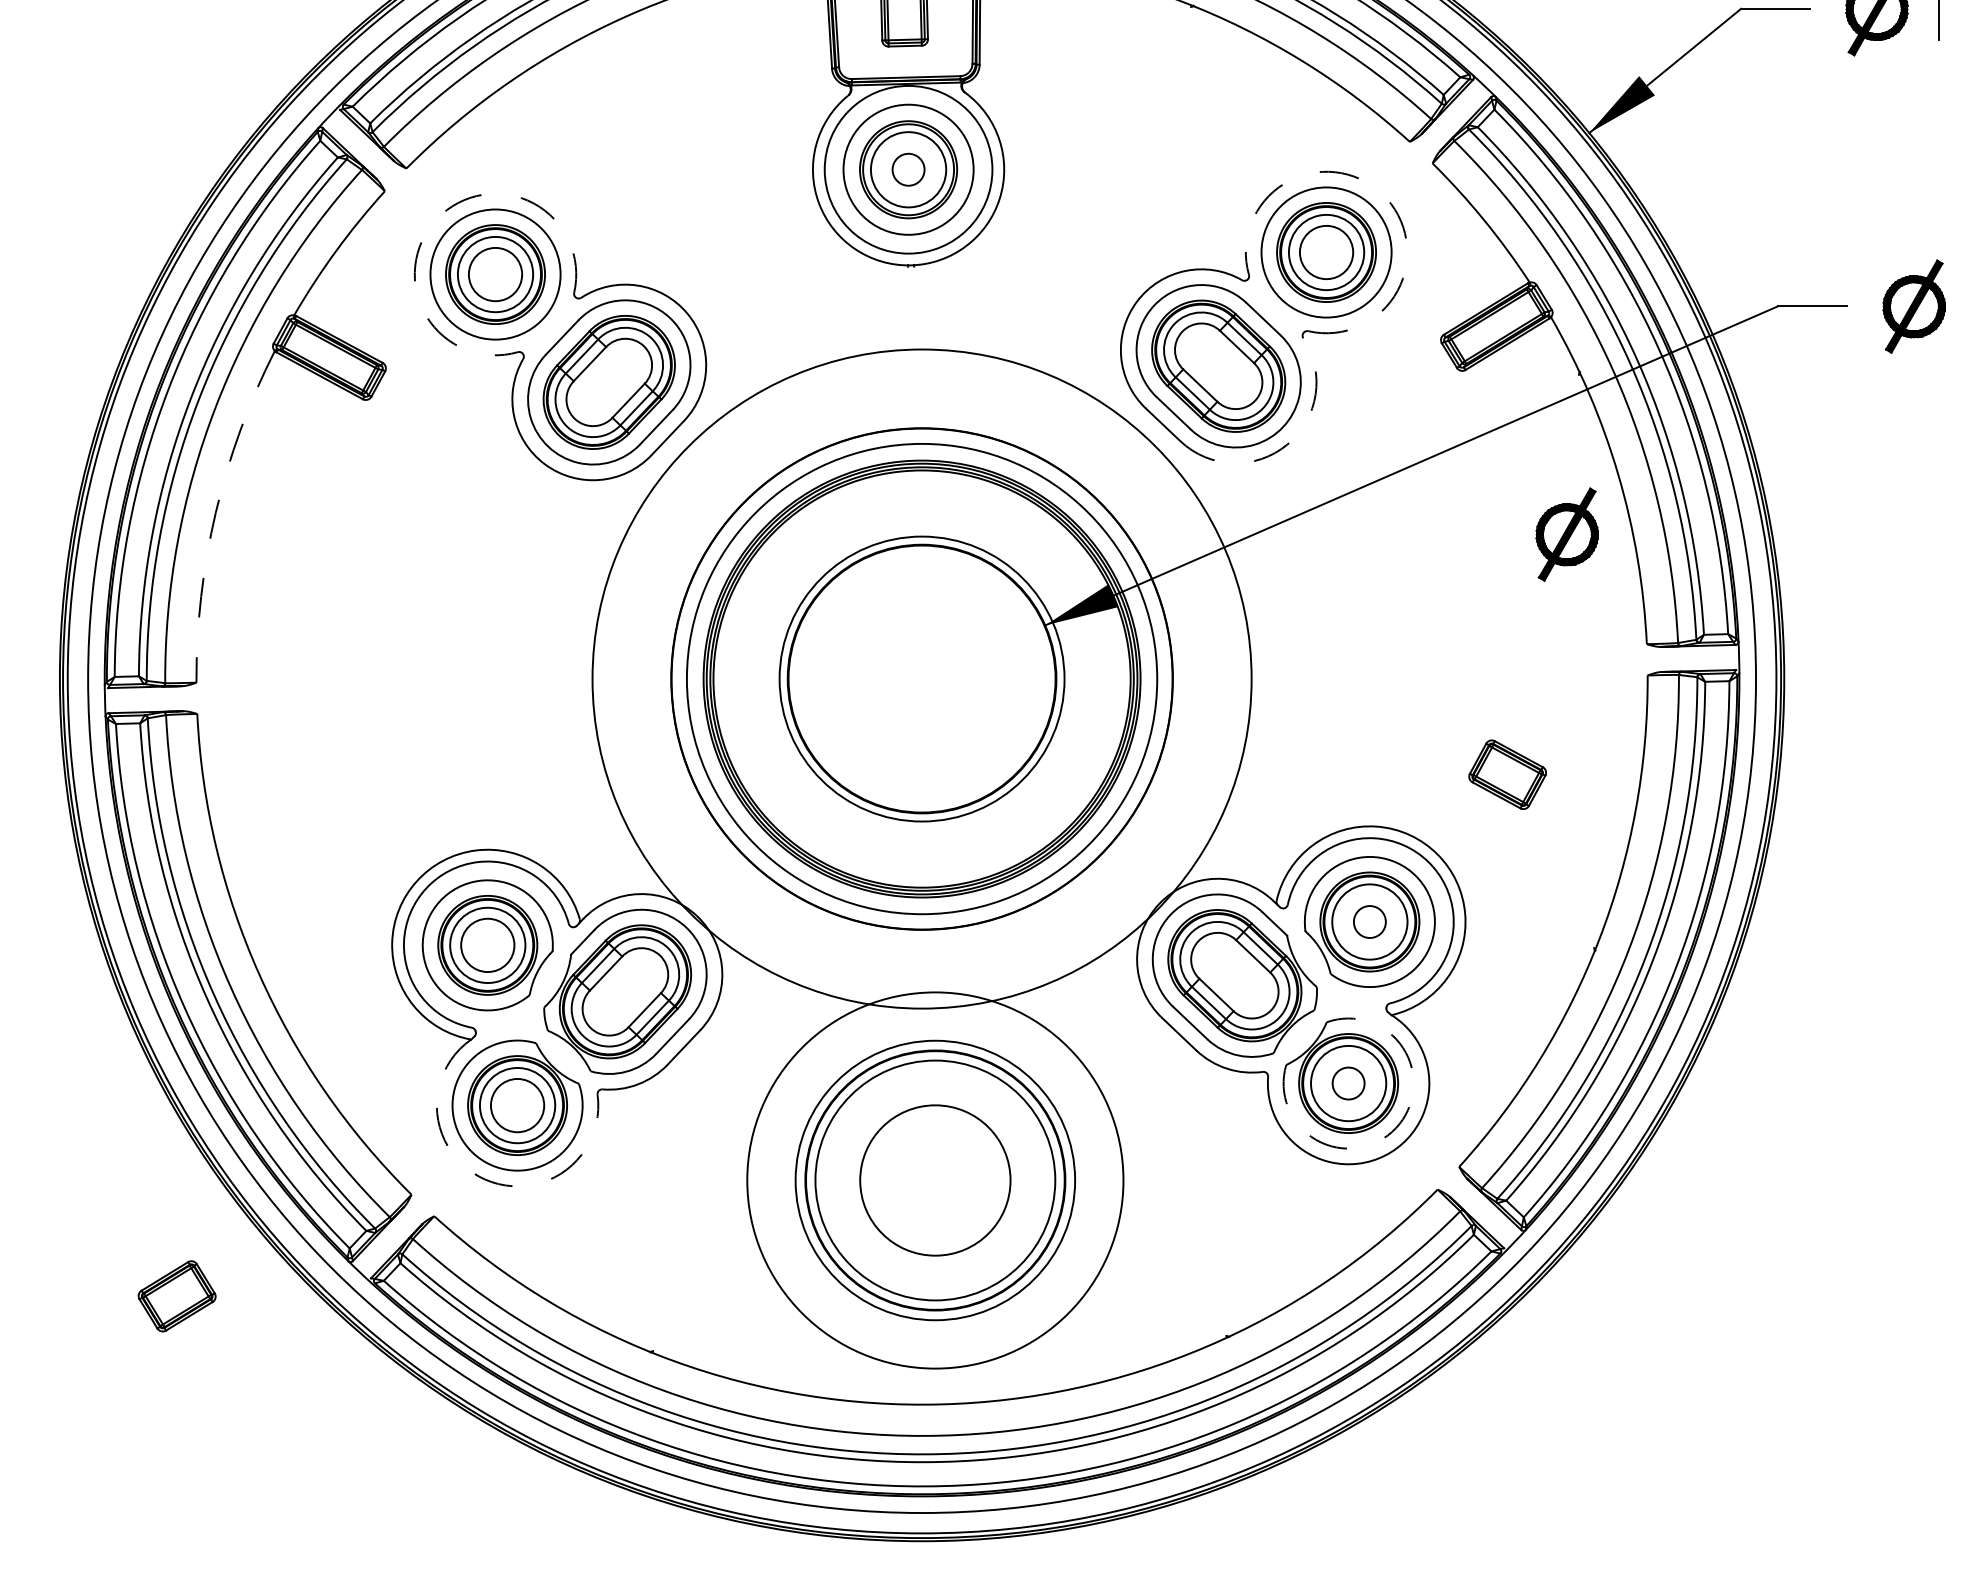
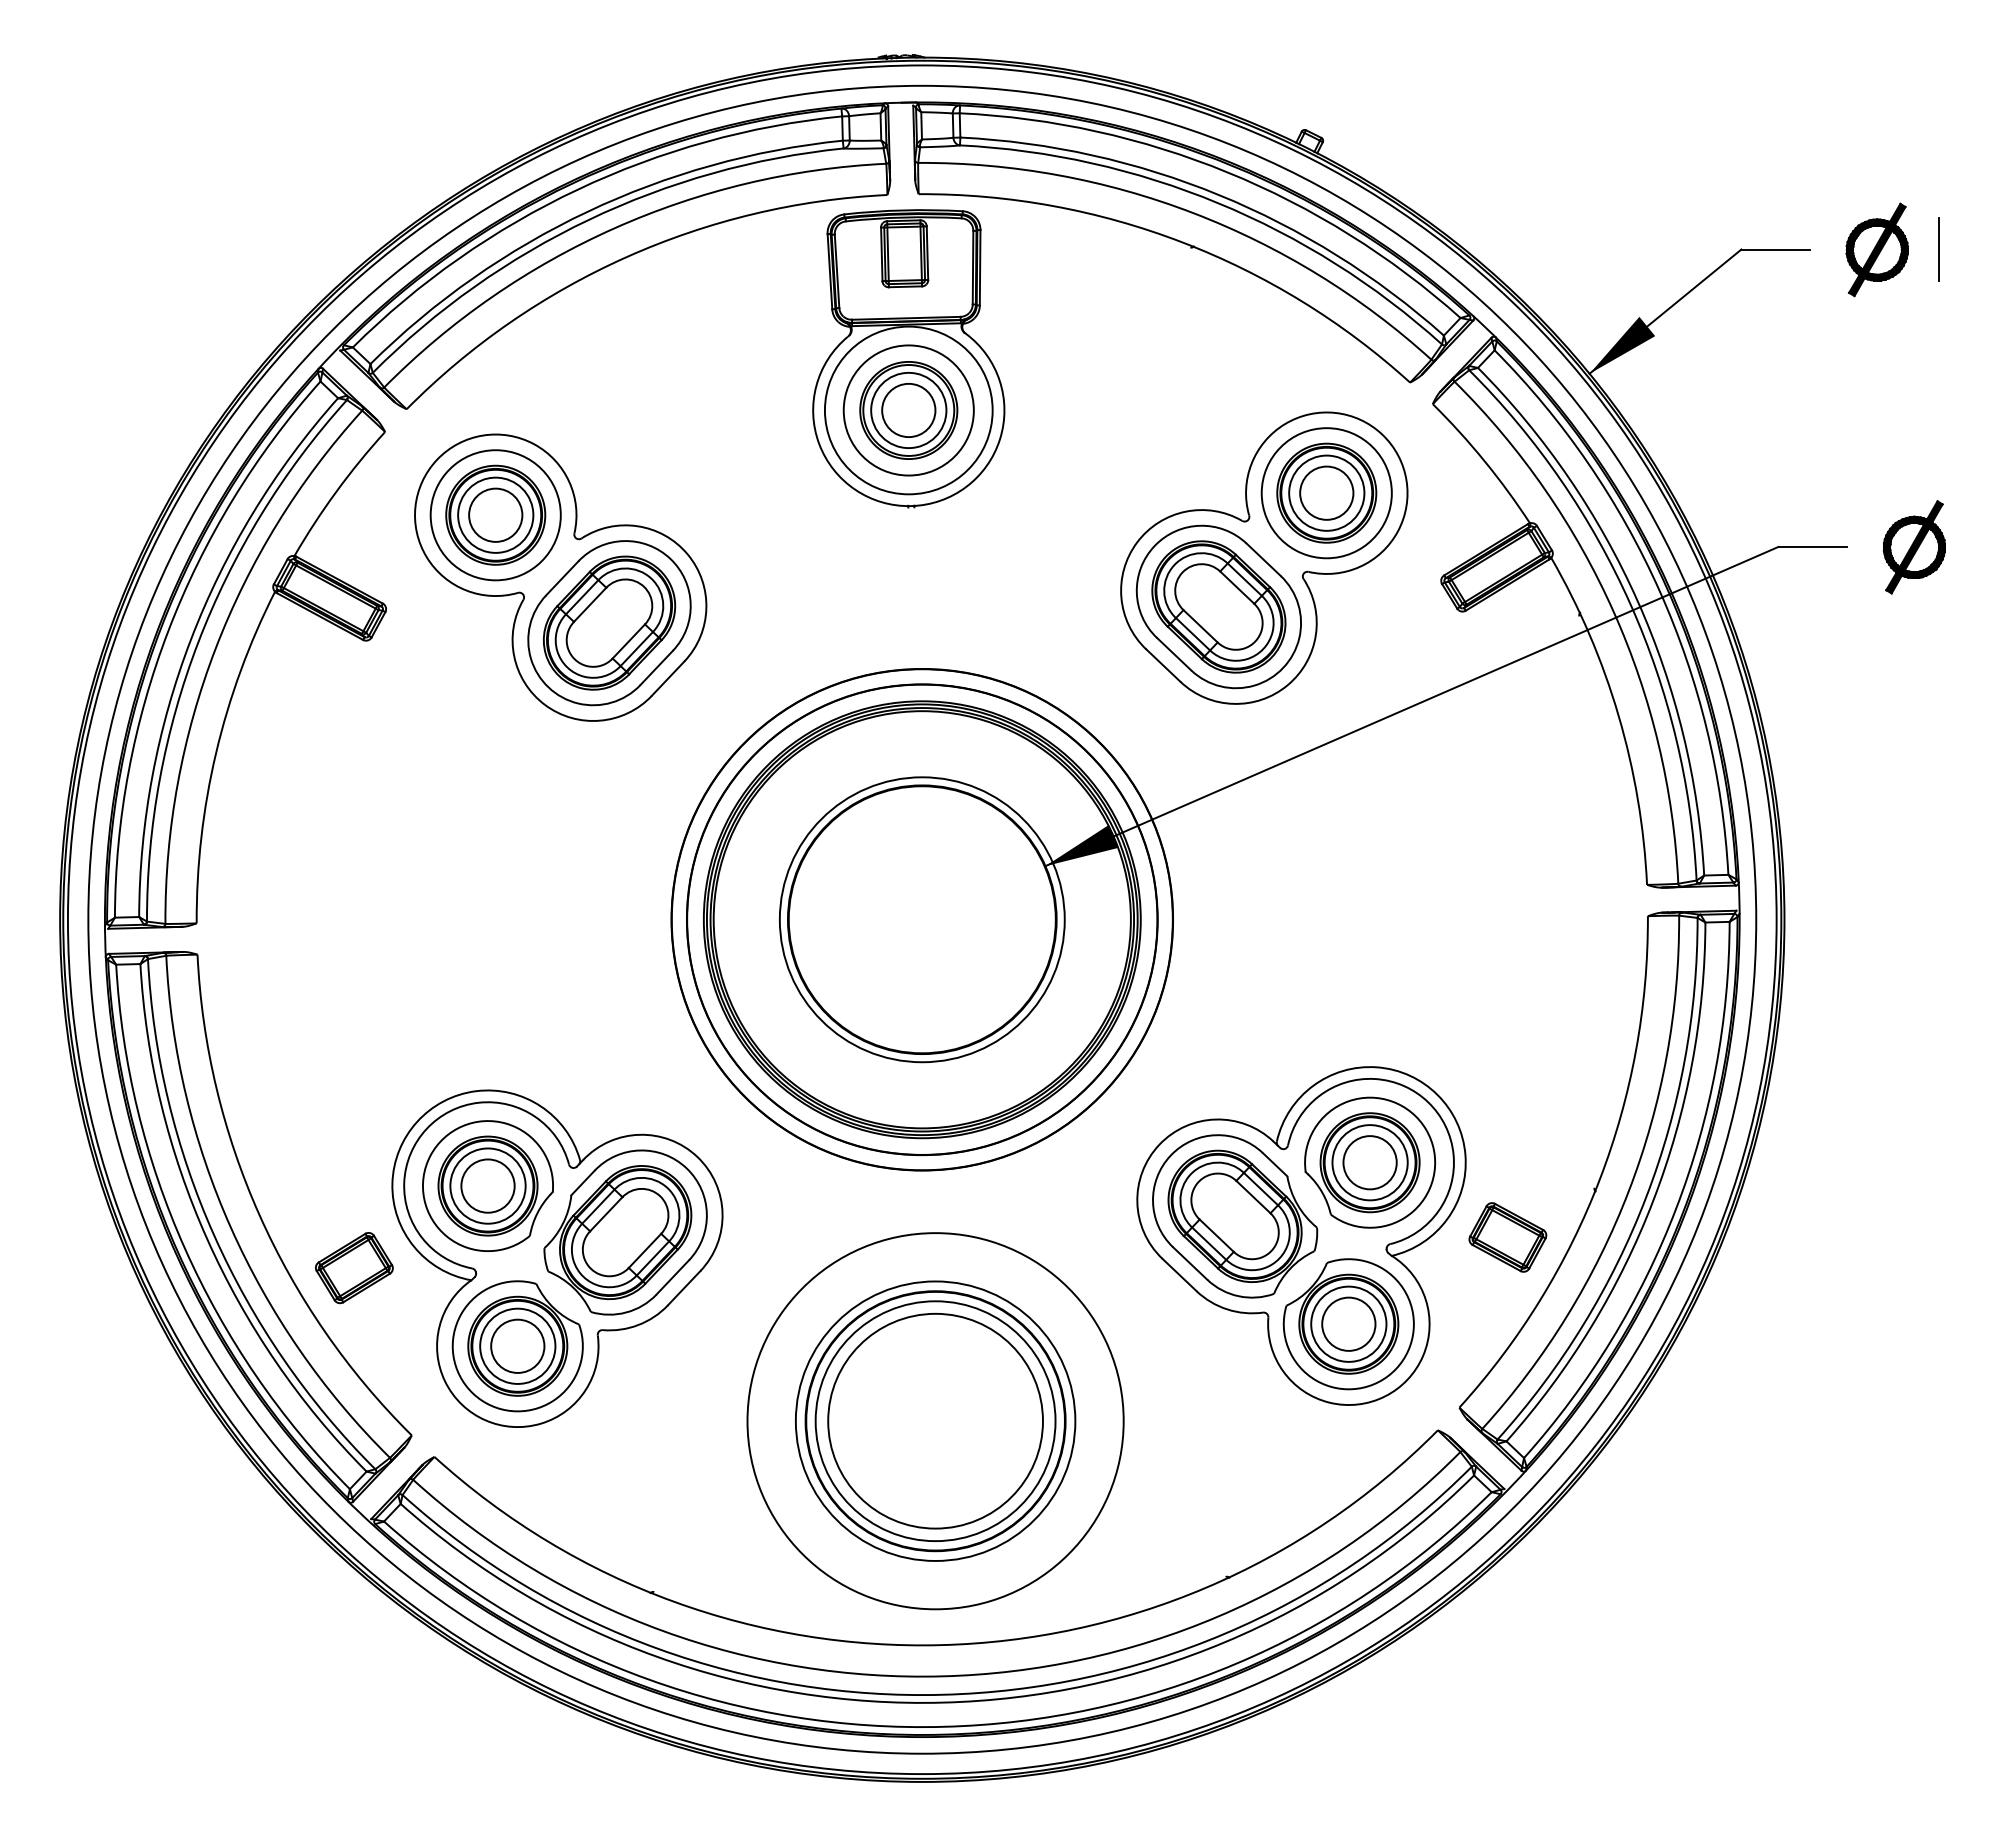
circle: (908, 169) -> (908, 410), size x1.67
arc: (1382, 193) -> (1382, 434), dashed -> solid
arc: (437, 218) -> (437, 459), dashed -> solid
arc: (1287, 444) -> (1287, 685), dashed -> solid
arc: (216, 511) -> (216, 752), dashed -> solid
part: (1566, 534) -> (1566, 775), removed
circle: (921, 678) -> (921, 919), size x0.71
part: (1507, 774) -> (1507, 1237), moved
circle: (1369, 921) -> (1369, 1162), size x1.67
circle: (1348, 1082) -> (1348, 1323), size x1.67
arc: (1396, 1128) -> (1396, 1369), dashed -> solid
arc: (485, 1179) -> (485, 1420), dashed -> solid
circle: (935, 1179) -> (935, 1420), size x1.43
part: (177, 1296) -> (354, 1268), moved

